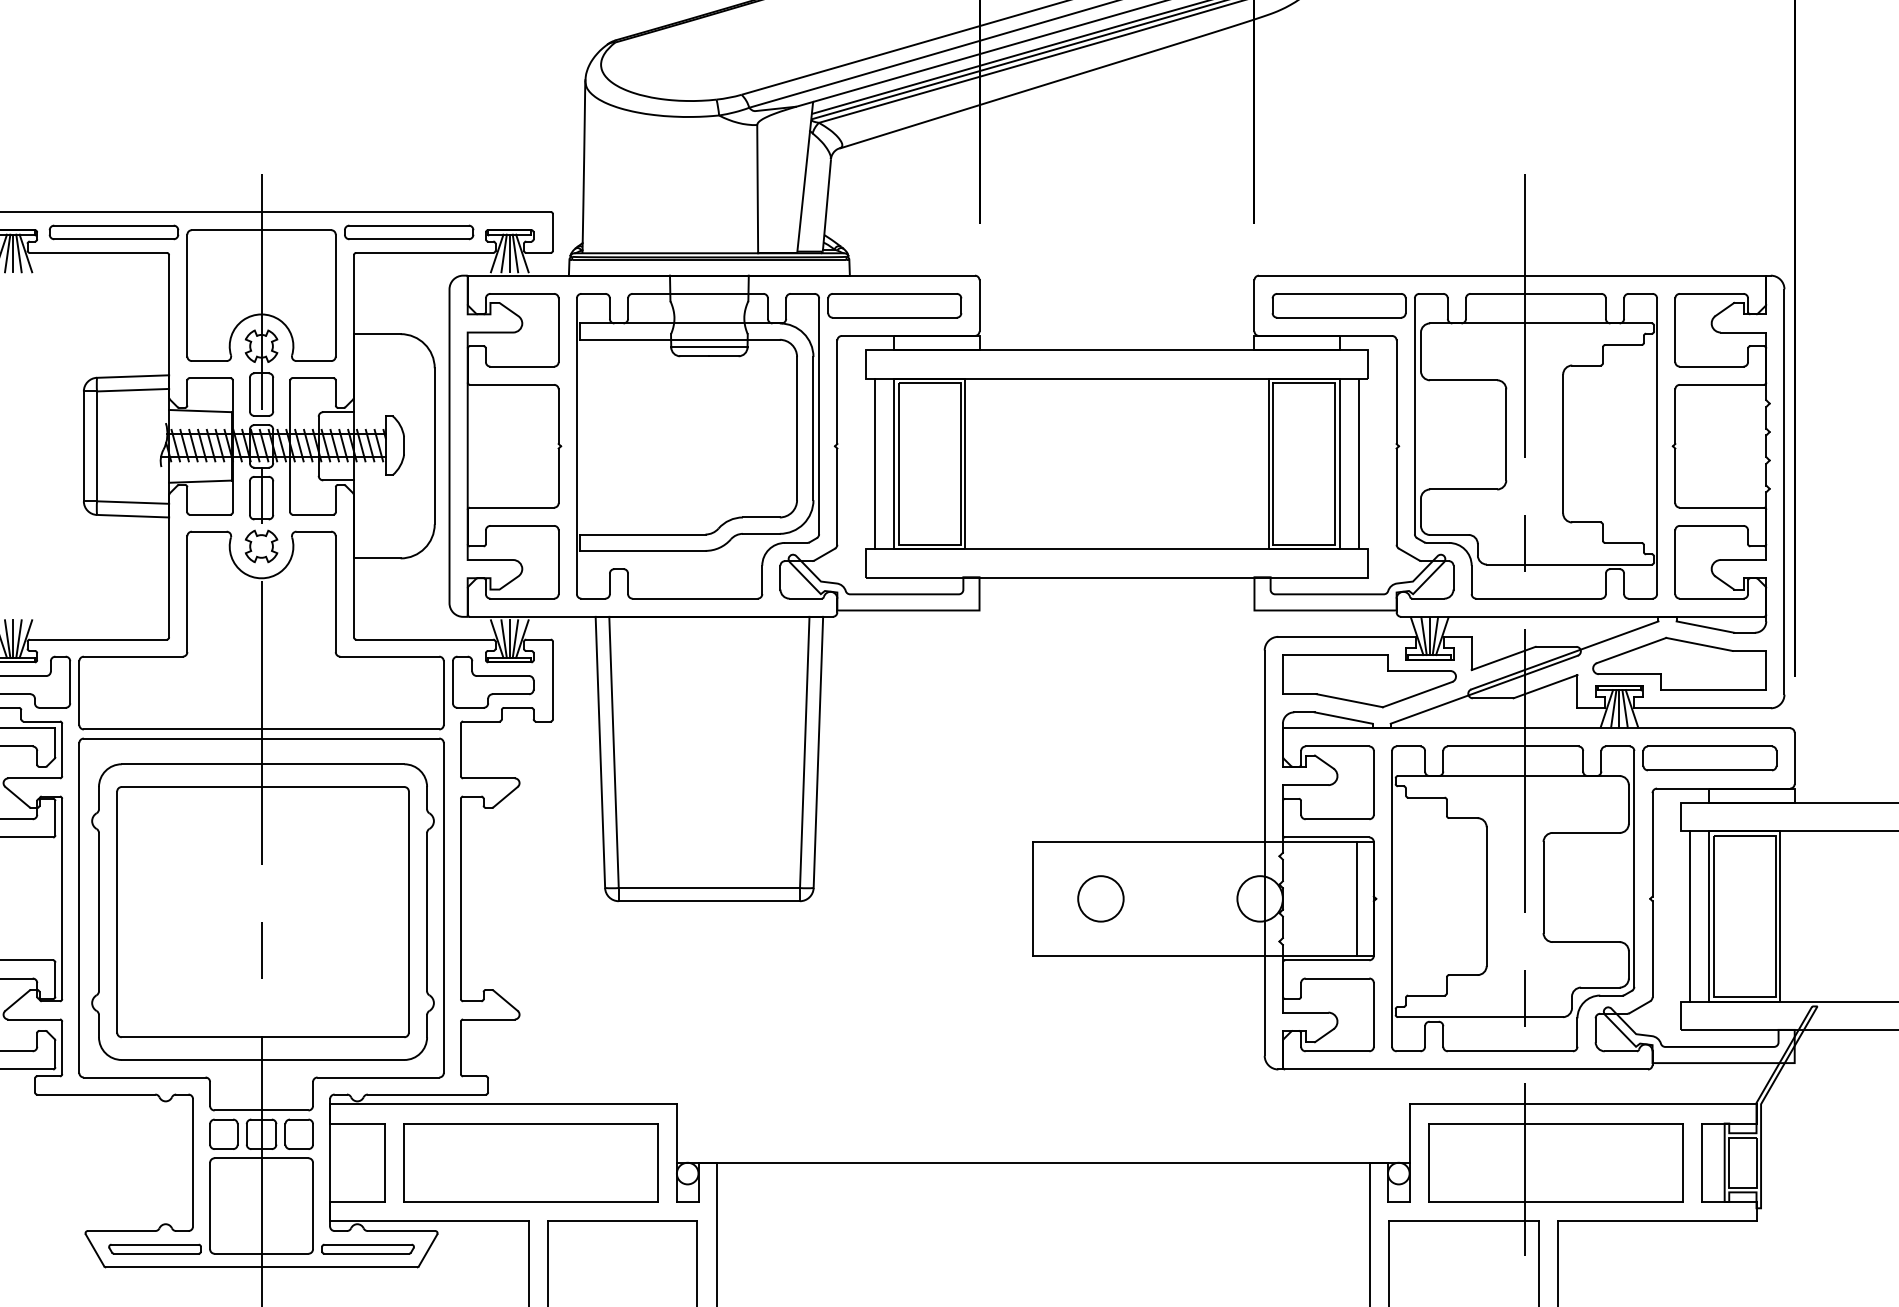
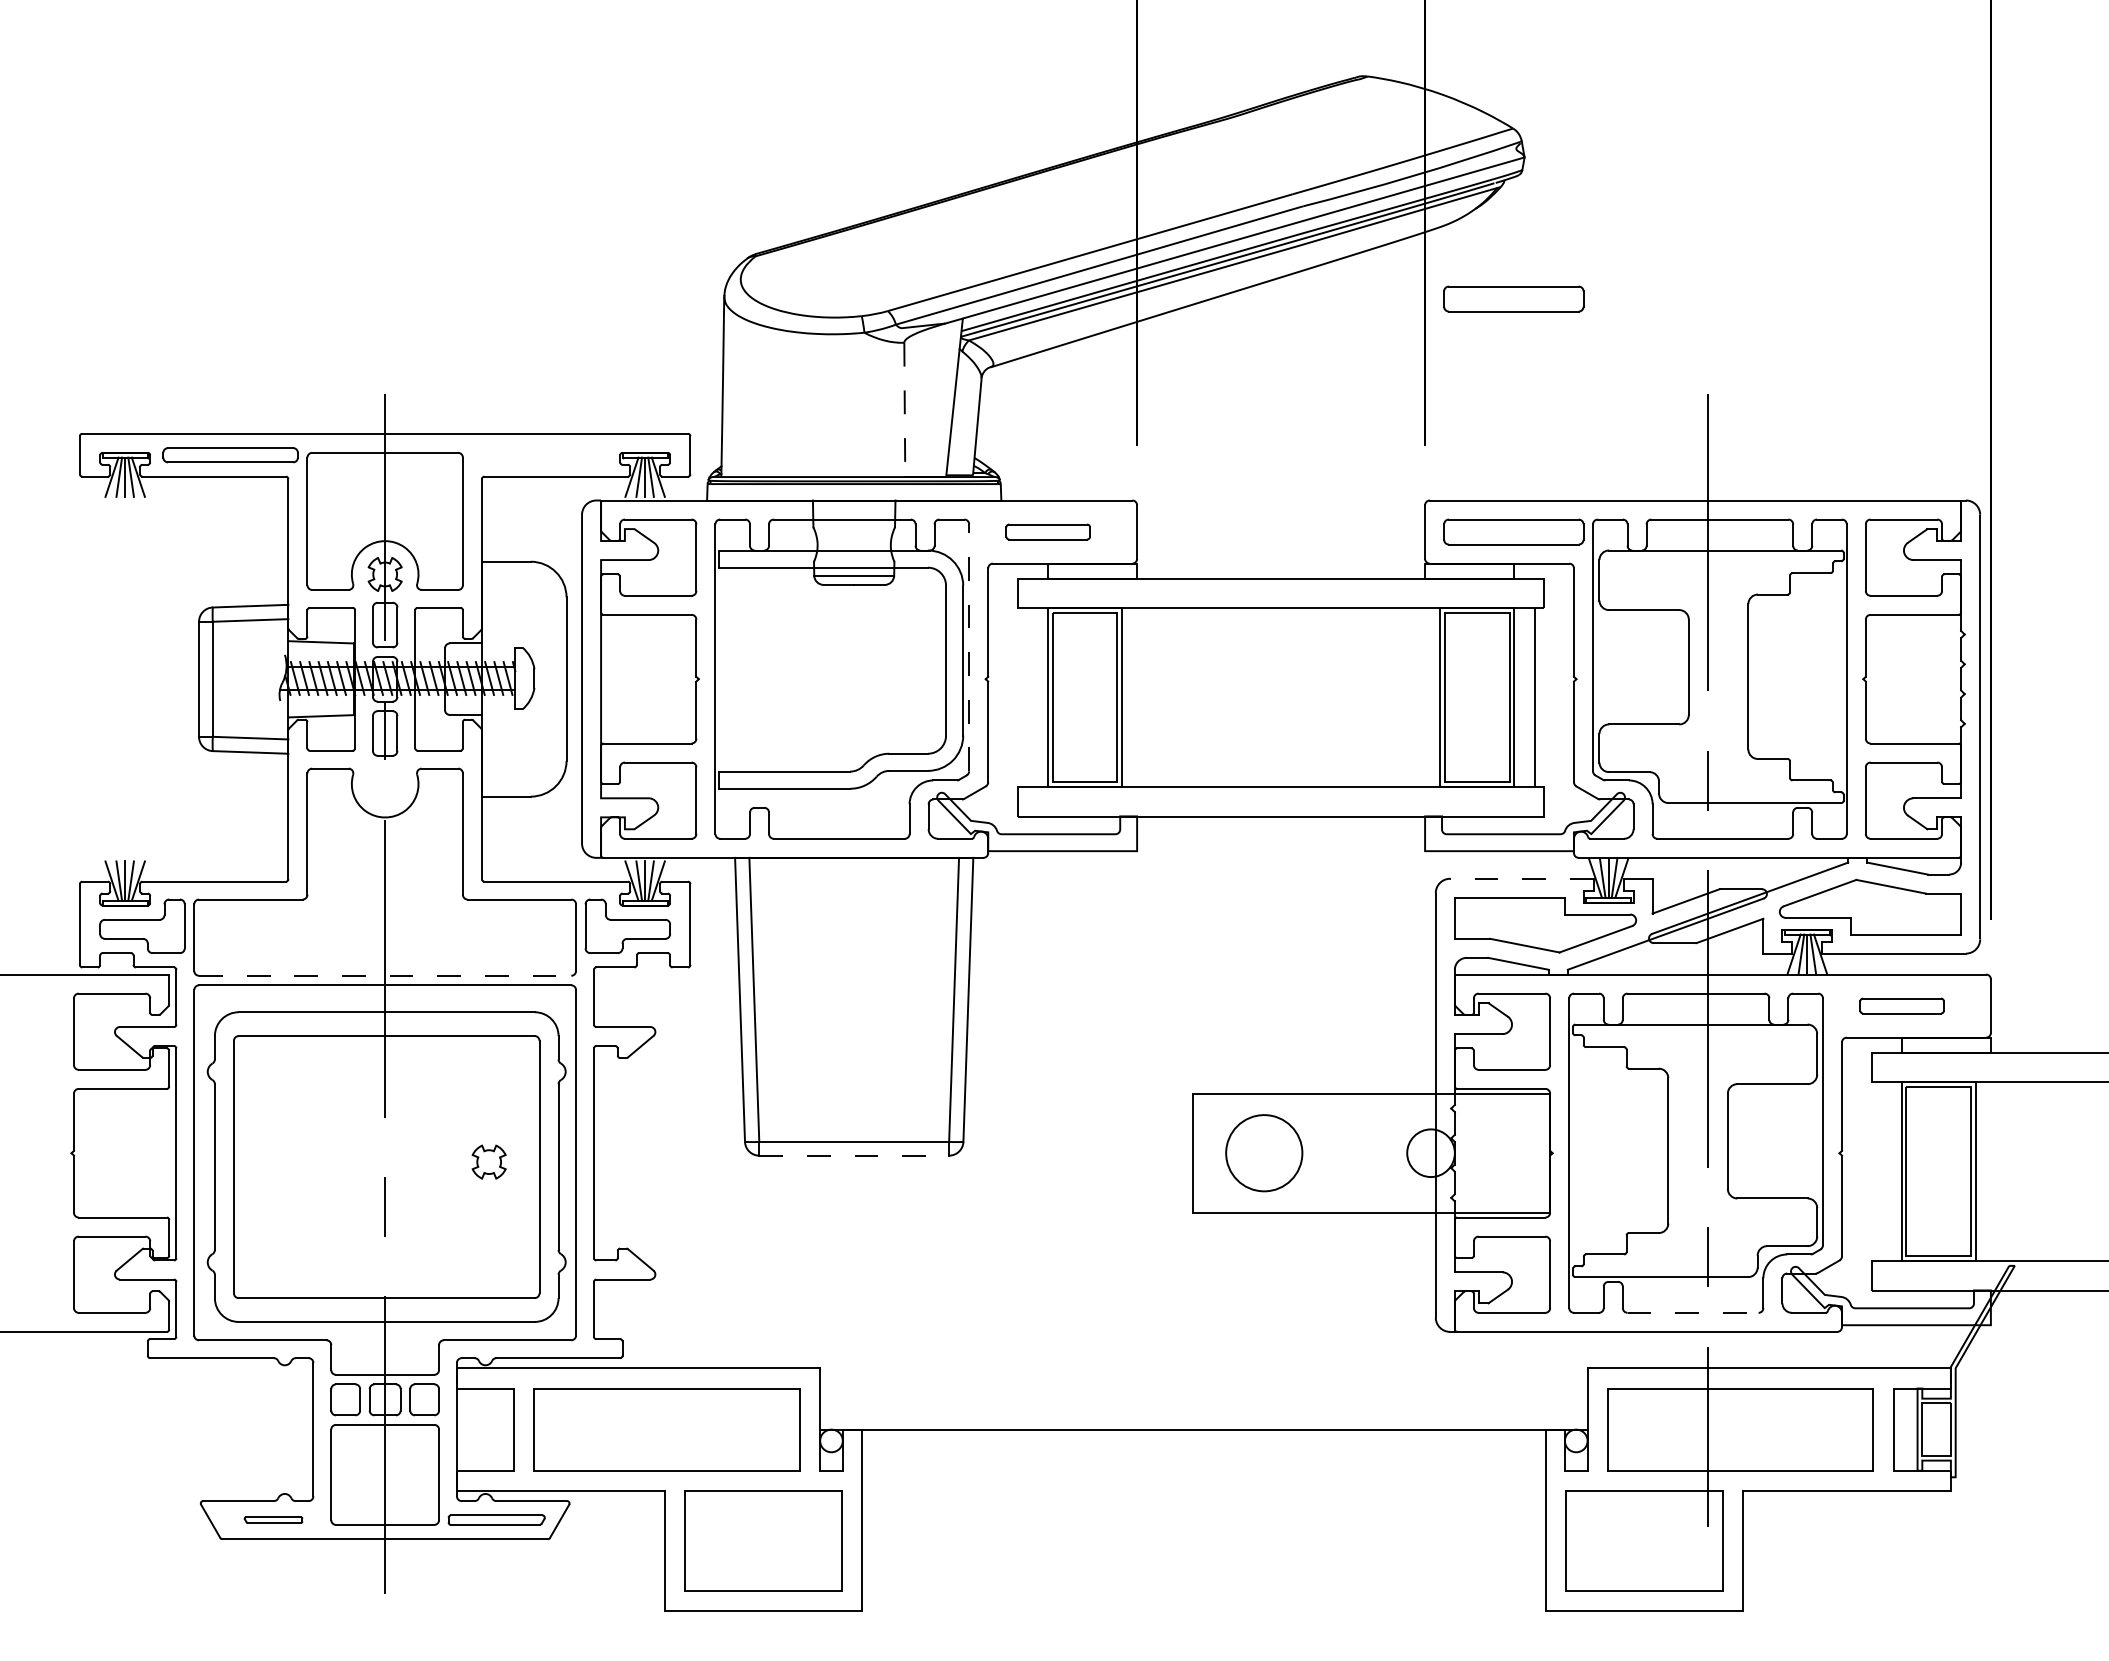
part: (1338, 82) -> (1513, 298), added
line: (757, 189) -> (904, 410), solid -> dashed
part: (408, 232) -> (539, 455), removed
part: (893, 305) -> (1047, 531), size x0.6
line: (819, 416) -> (969, 647), solid -> dashed
line: (874, 463) -> (1027, 697), removed
part: (260, 545) -> (488, 1161), moved
line: (1346, 636) -> (1521, 878), solid -> dashed
line: (261, 729) -> (385, 975), solid -> dashed
part: (1709, 757) -> (1901, 1005), size x0.6
line: (1357, 898) -> (1532, 1152), removed
circle: (1101, 899) -> (1264, 1153), size x1.6
line: (709, 901) -> (854, 1155), solid -> dashed
line: (1690, 916) -> (1881, 1171), removed
line: (1510, 1050) -> (1693, 1312), solid -> dashed
part: (154, 1248) -> (273, 1519), size x0.6

